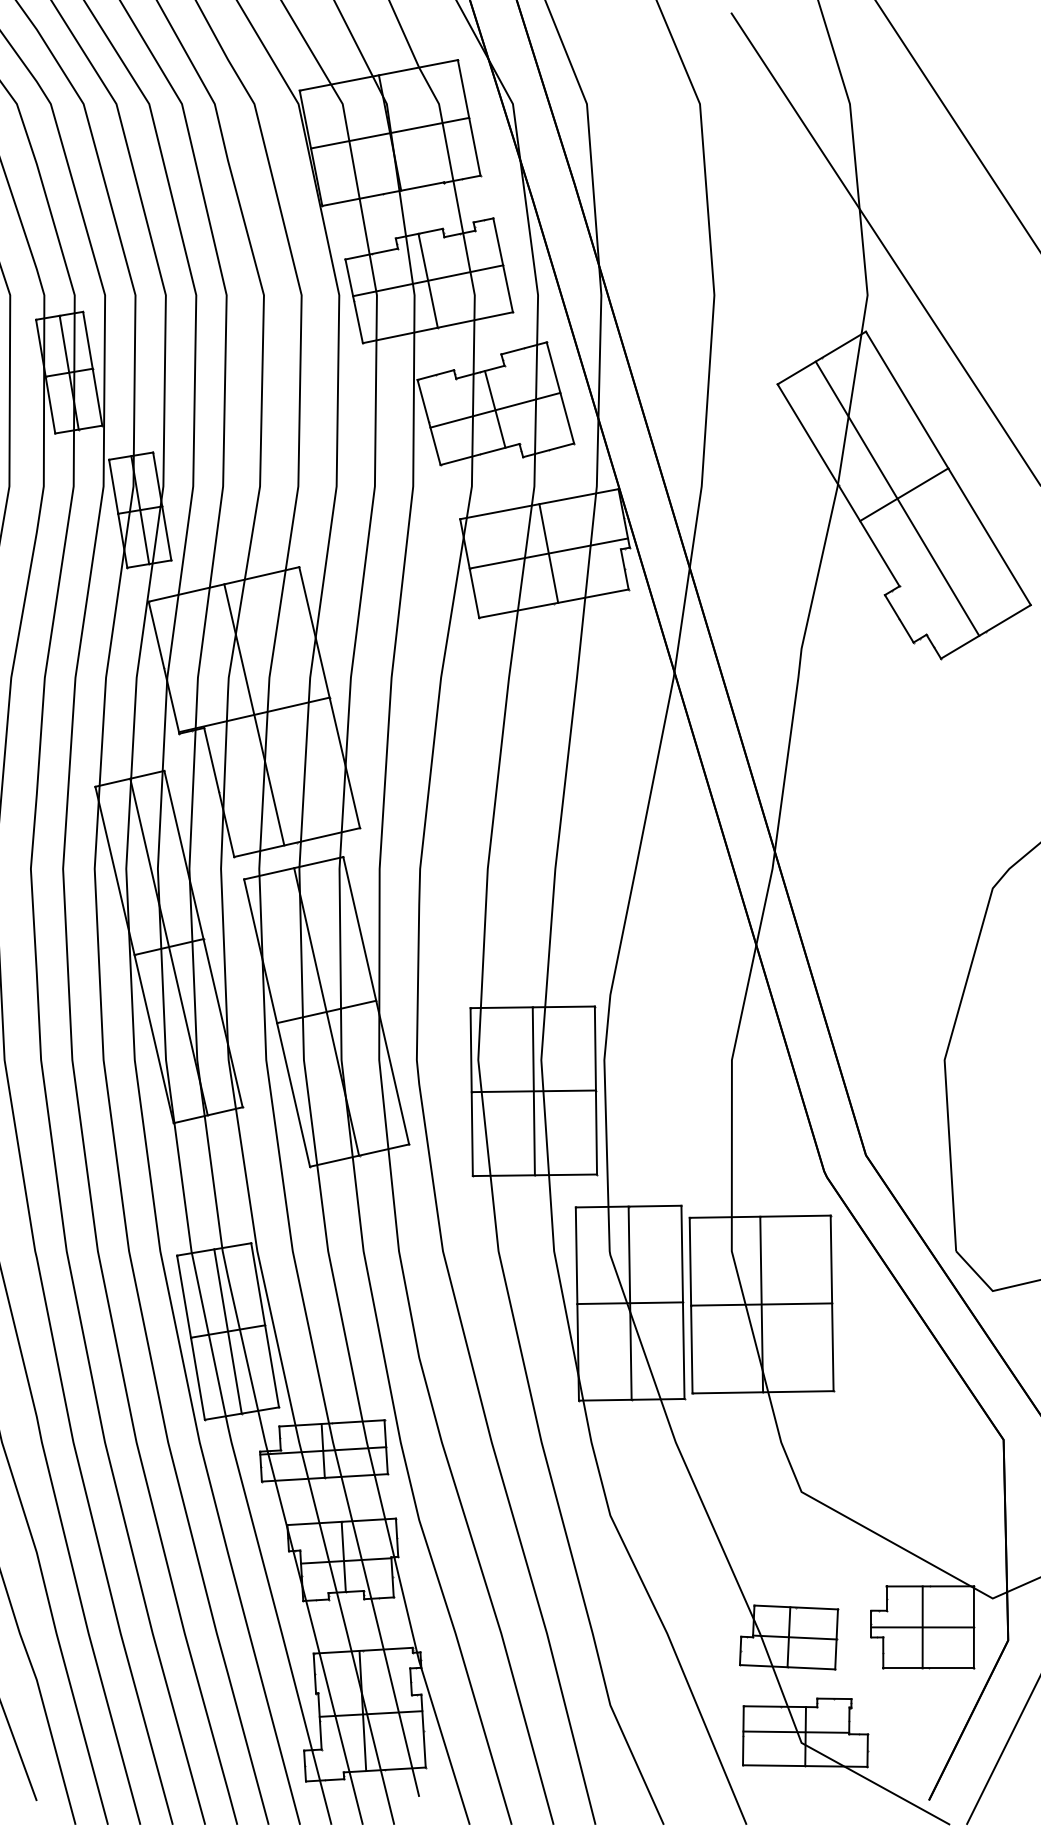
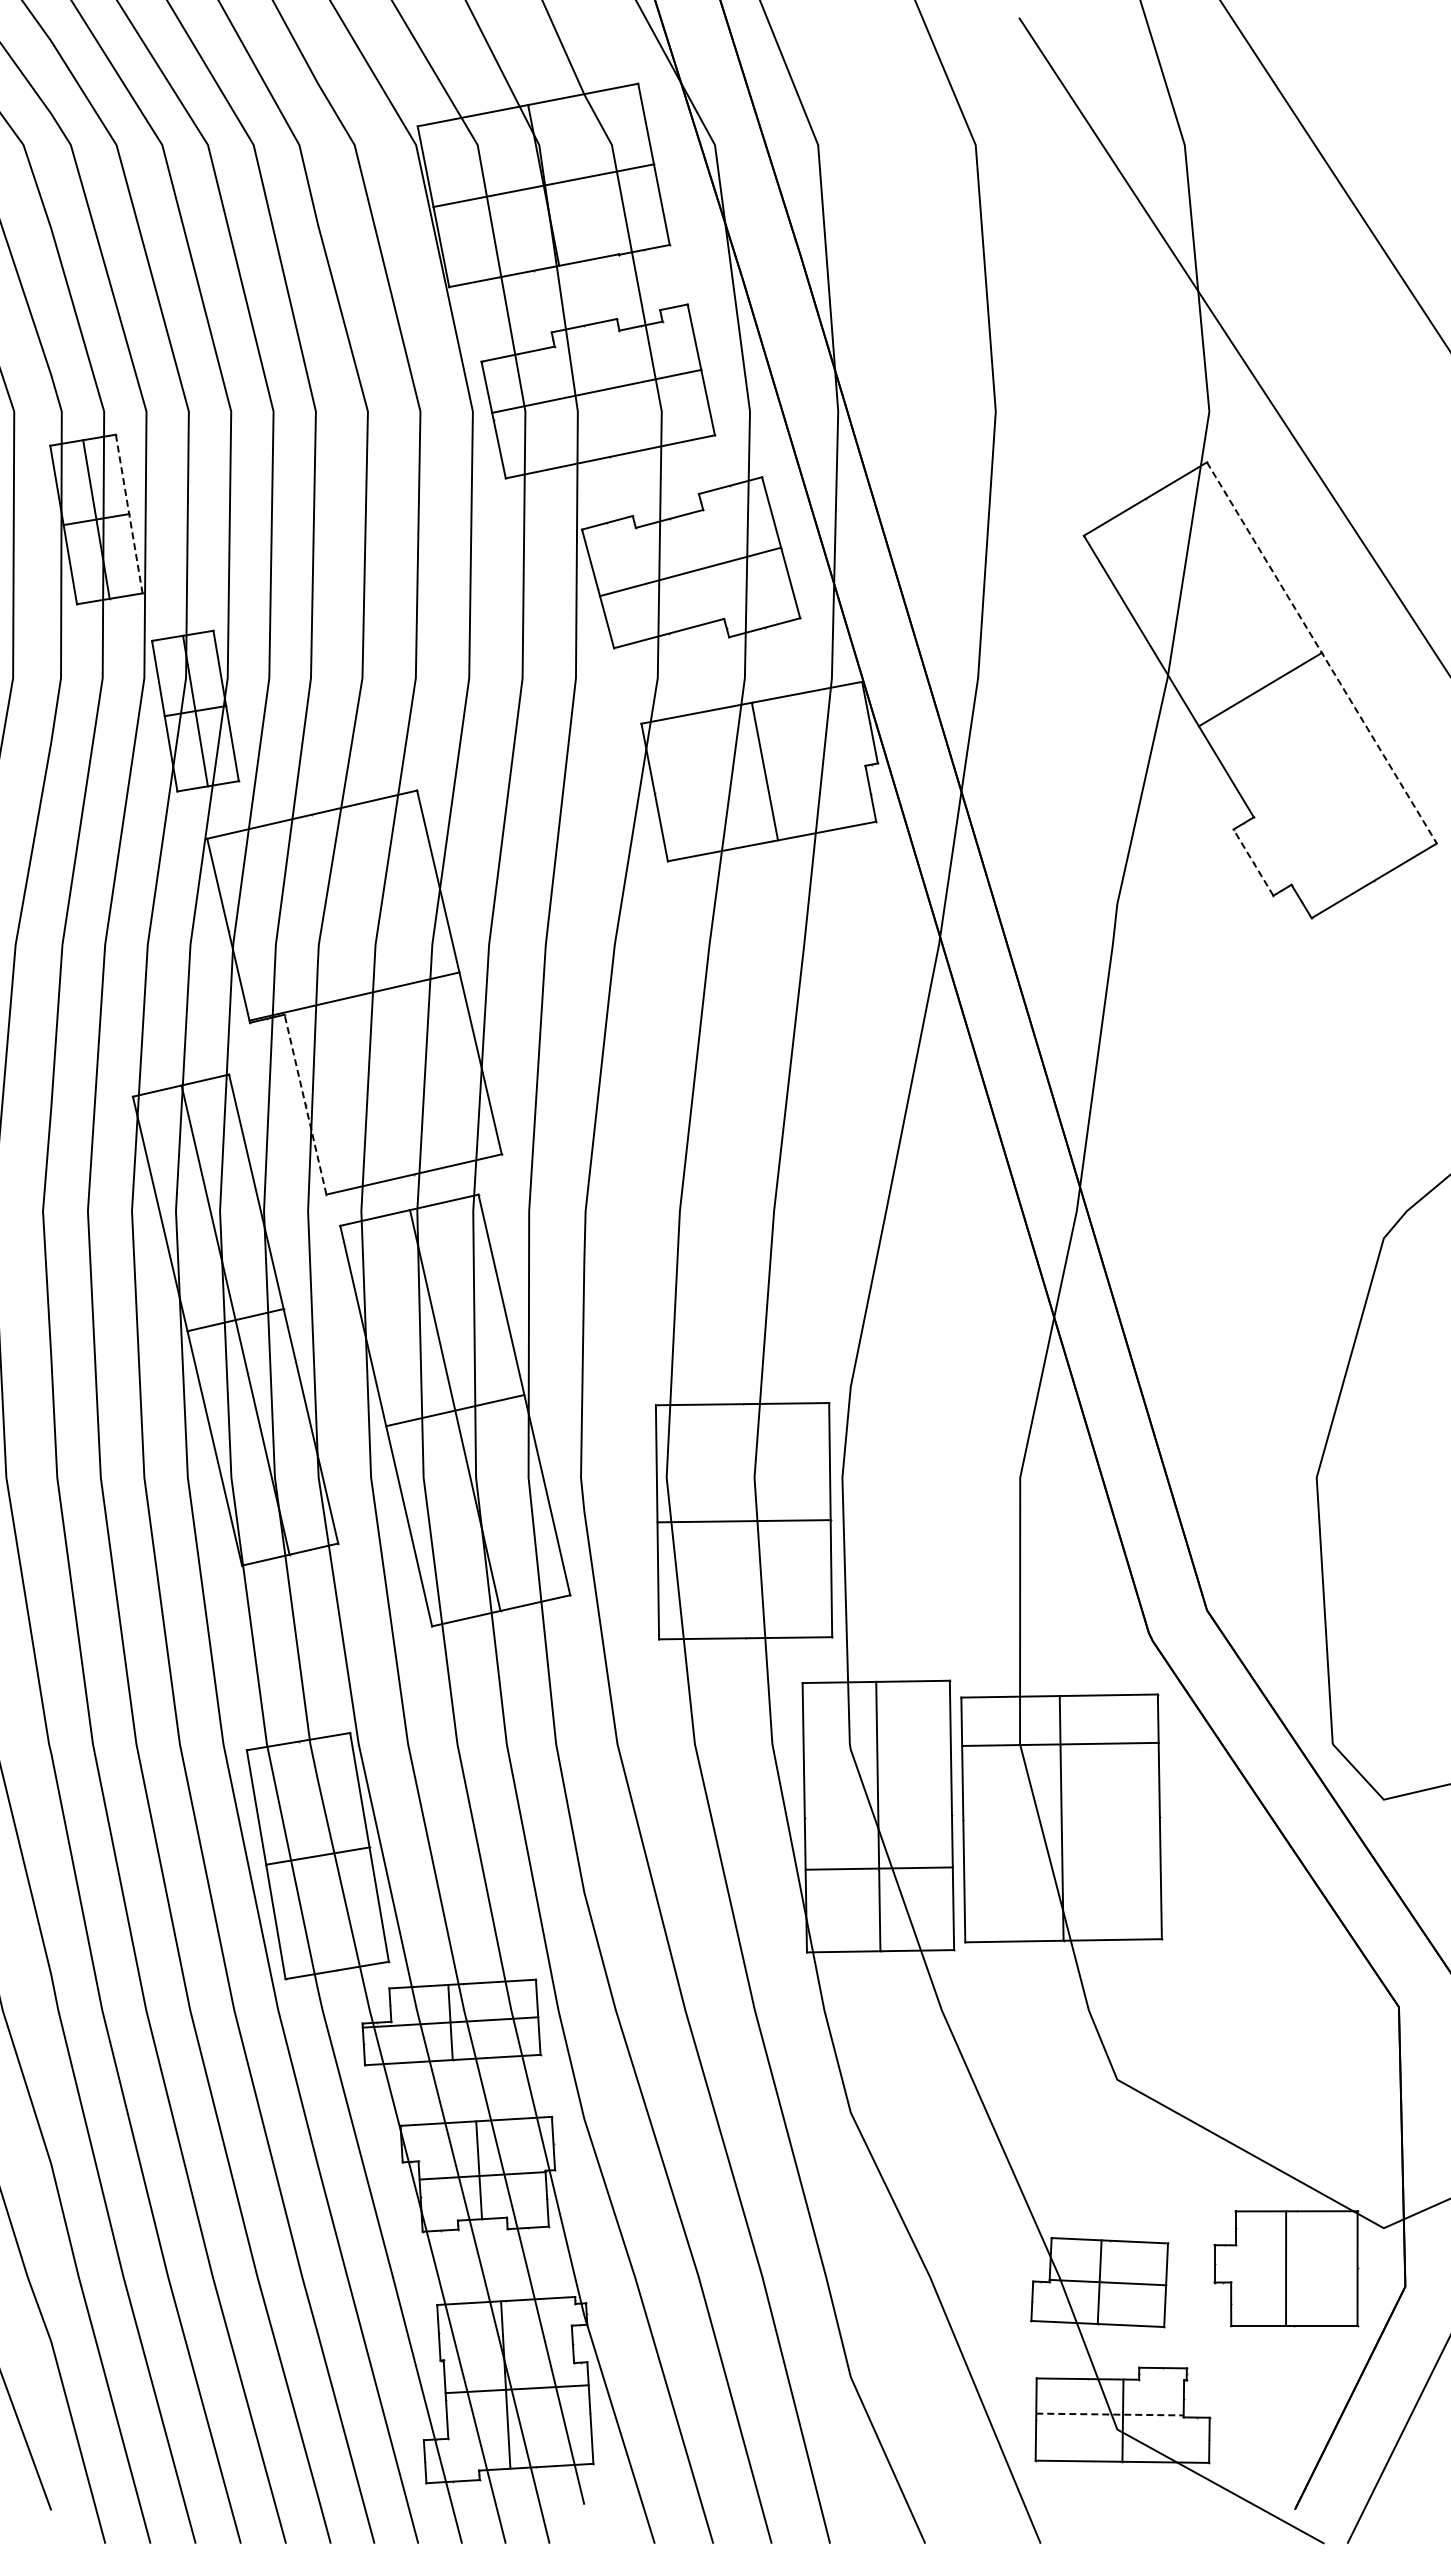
line: (427, 280) -> (596, 390), removed
line: (92, 369) -> (129, 514), solid -> dashed
line: (494, 409) -> (689, 570), removed
line: (948, 468) -> (1321, 652), solid -> dashed
line: (897, 498) -> (1250, 695), removed
line: (548, 553) -> (764, 771), removed
line: (899, 618) -> (1253, 862), solid -> dashed
line: (254, 714) -> (354, 996), removed
line: (219, 792) -> (305, 1104), solid -> dashed
line: (533, 1091) -> (743, 1521), removed
line: (629, 1303) -> (878, 1868), moved
line: (761, 1303) -> (1060, 1743), moved
line: (227, 1331) -> (317, 1855), removed
line: (922, 1627) -> (1285, 2268), removed
line: (795, 1732) -> (1109, 2414), solid -> dashed

